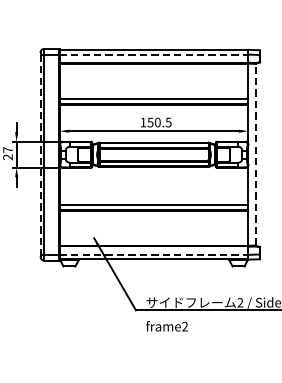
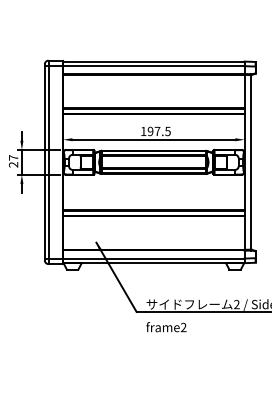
line: (153, 54) -> (153, 66), dashed -> solid
text: (153, 122) -> (153, 131), 150.5 -> 197.5
line: (255, 153) -> (251, 161), dashed -> solid
line: (40, 154) -> (44, 162), dashed -> solid
line: (153, 254) -> (153, 258), dashed -> solid

